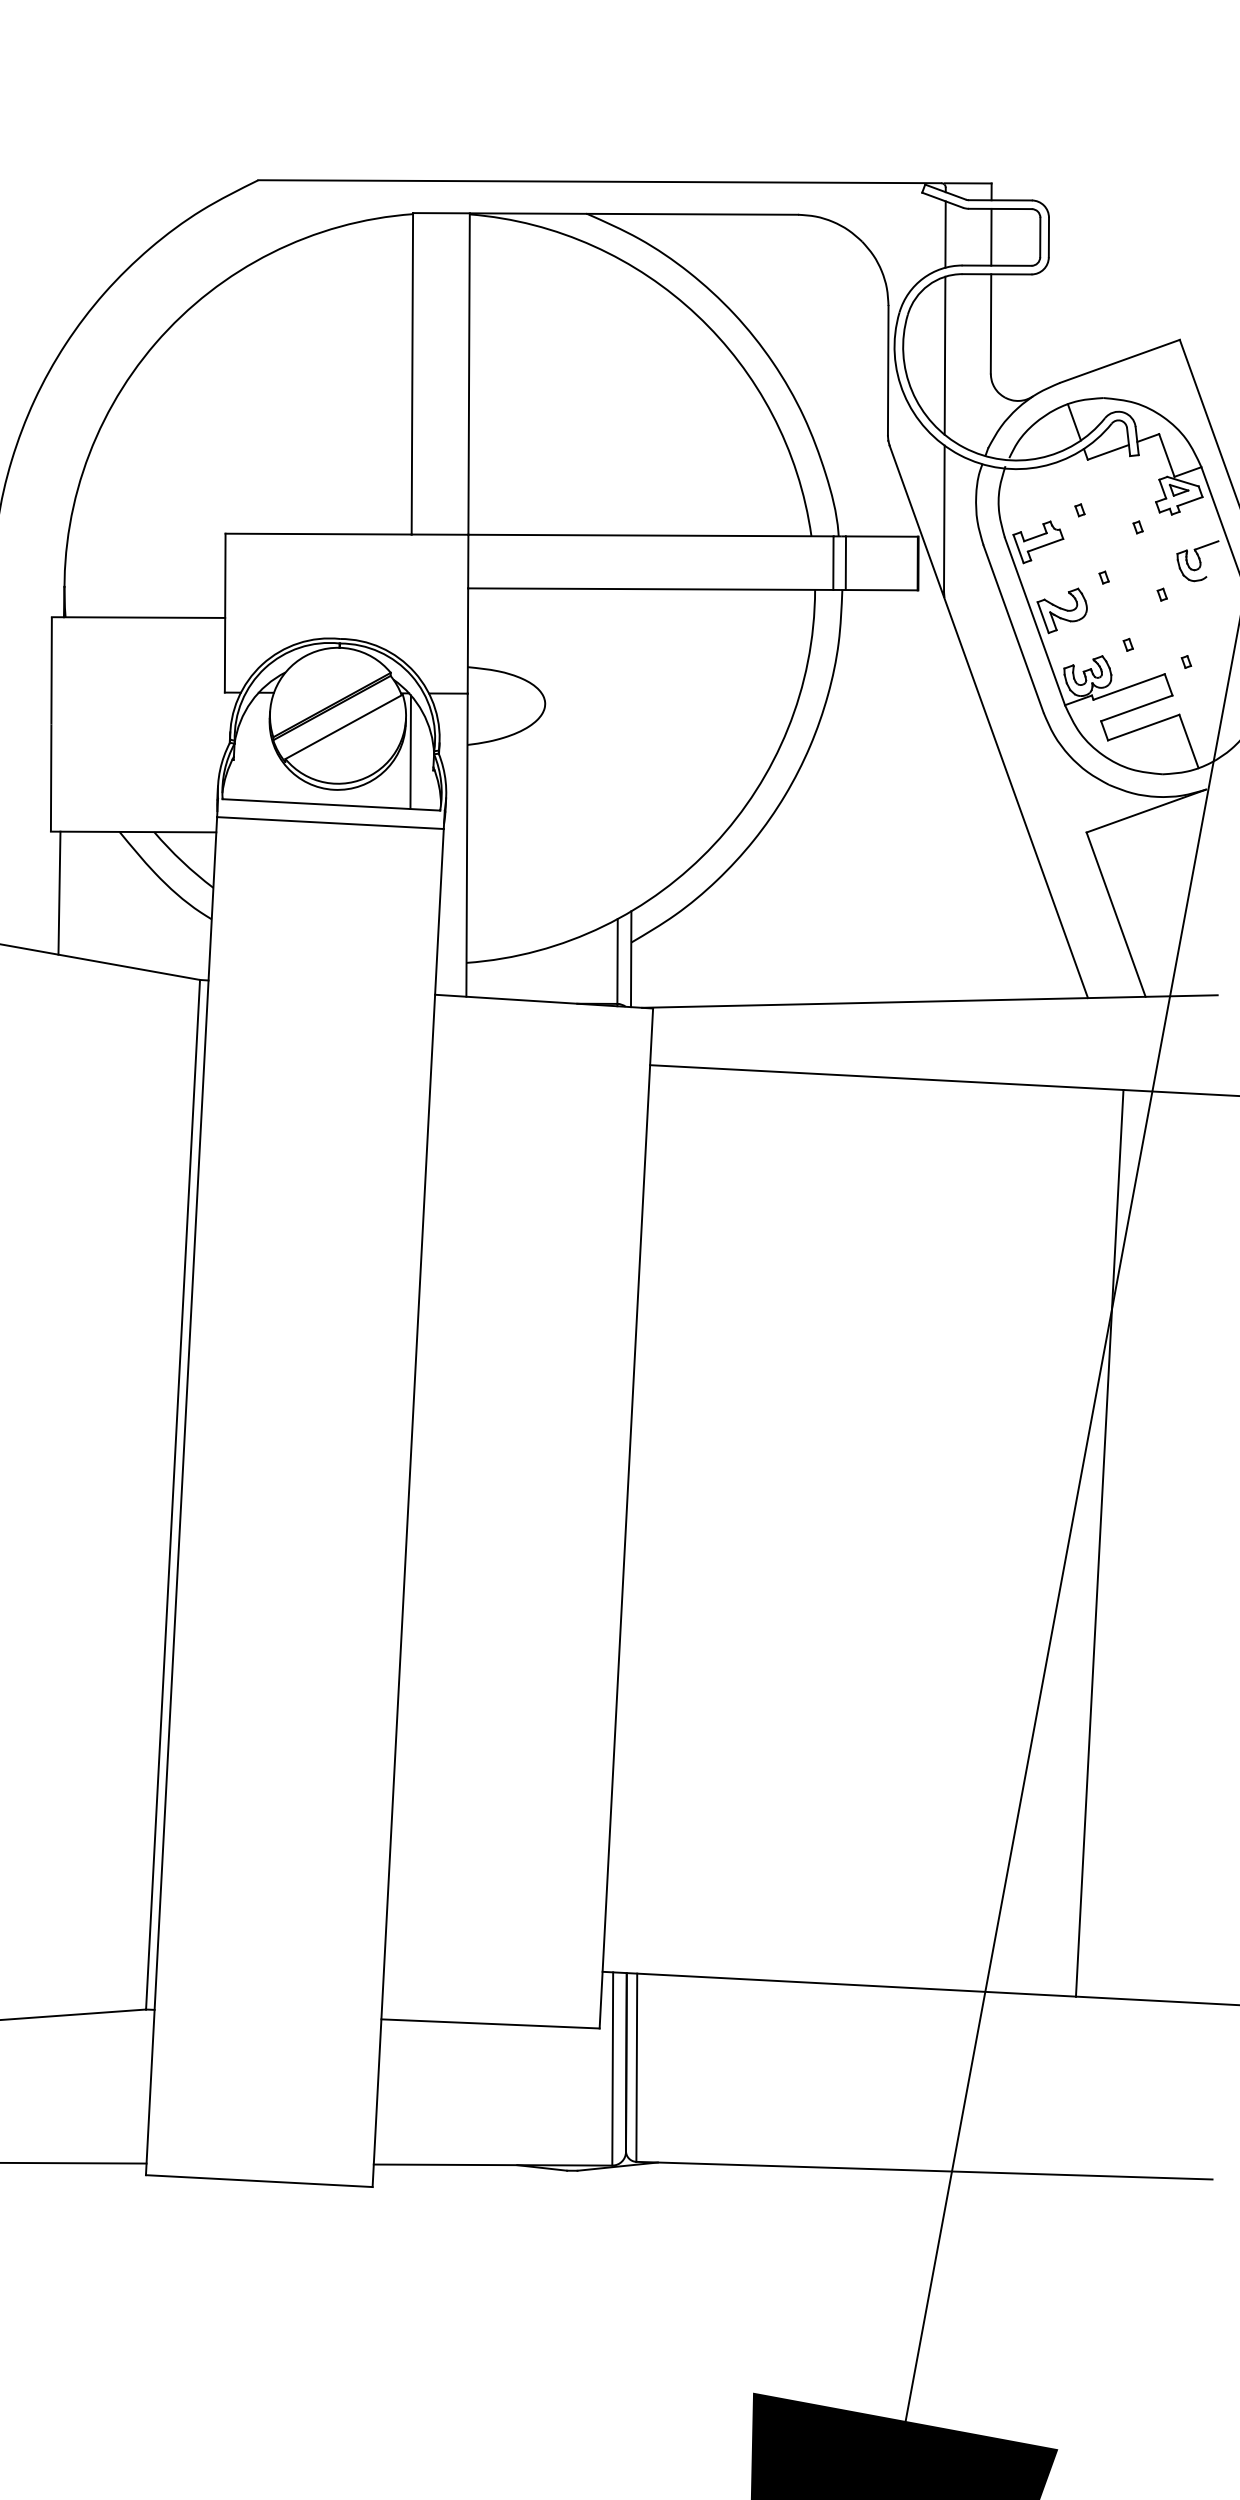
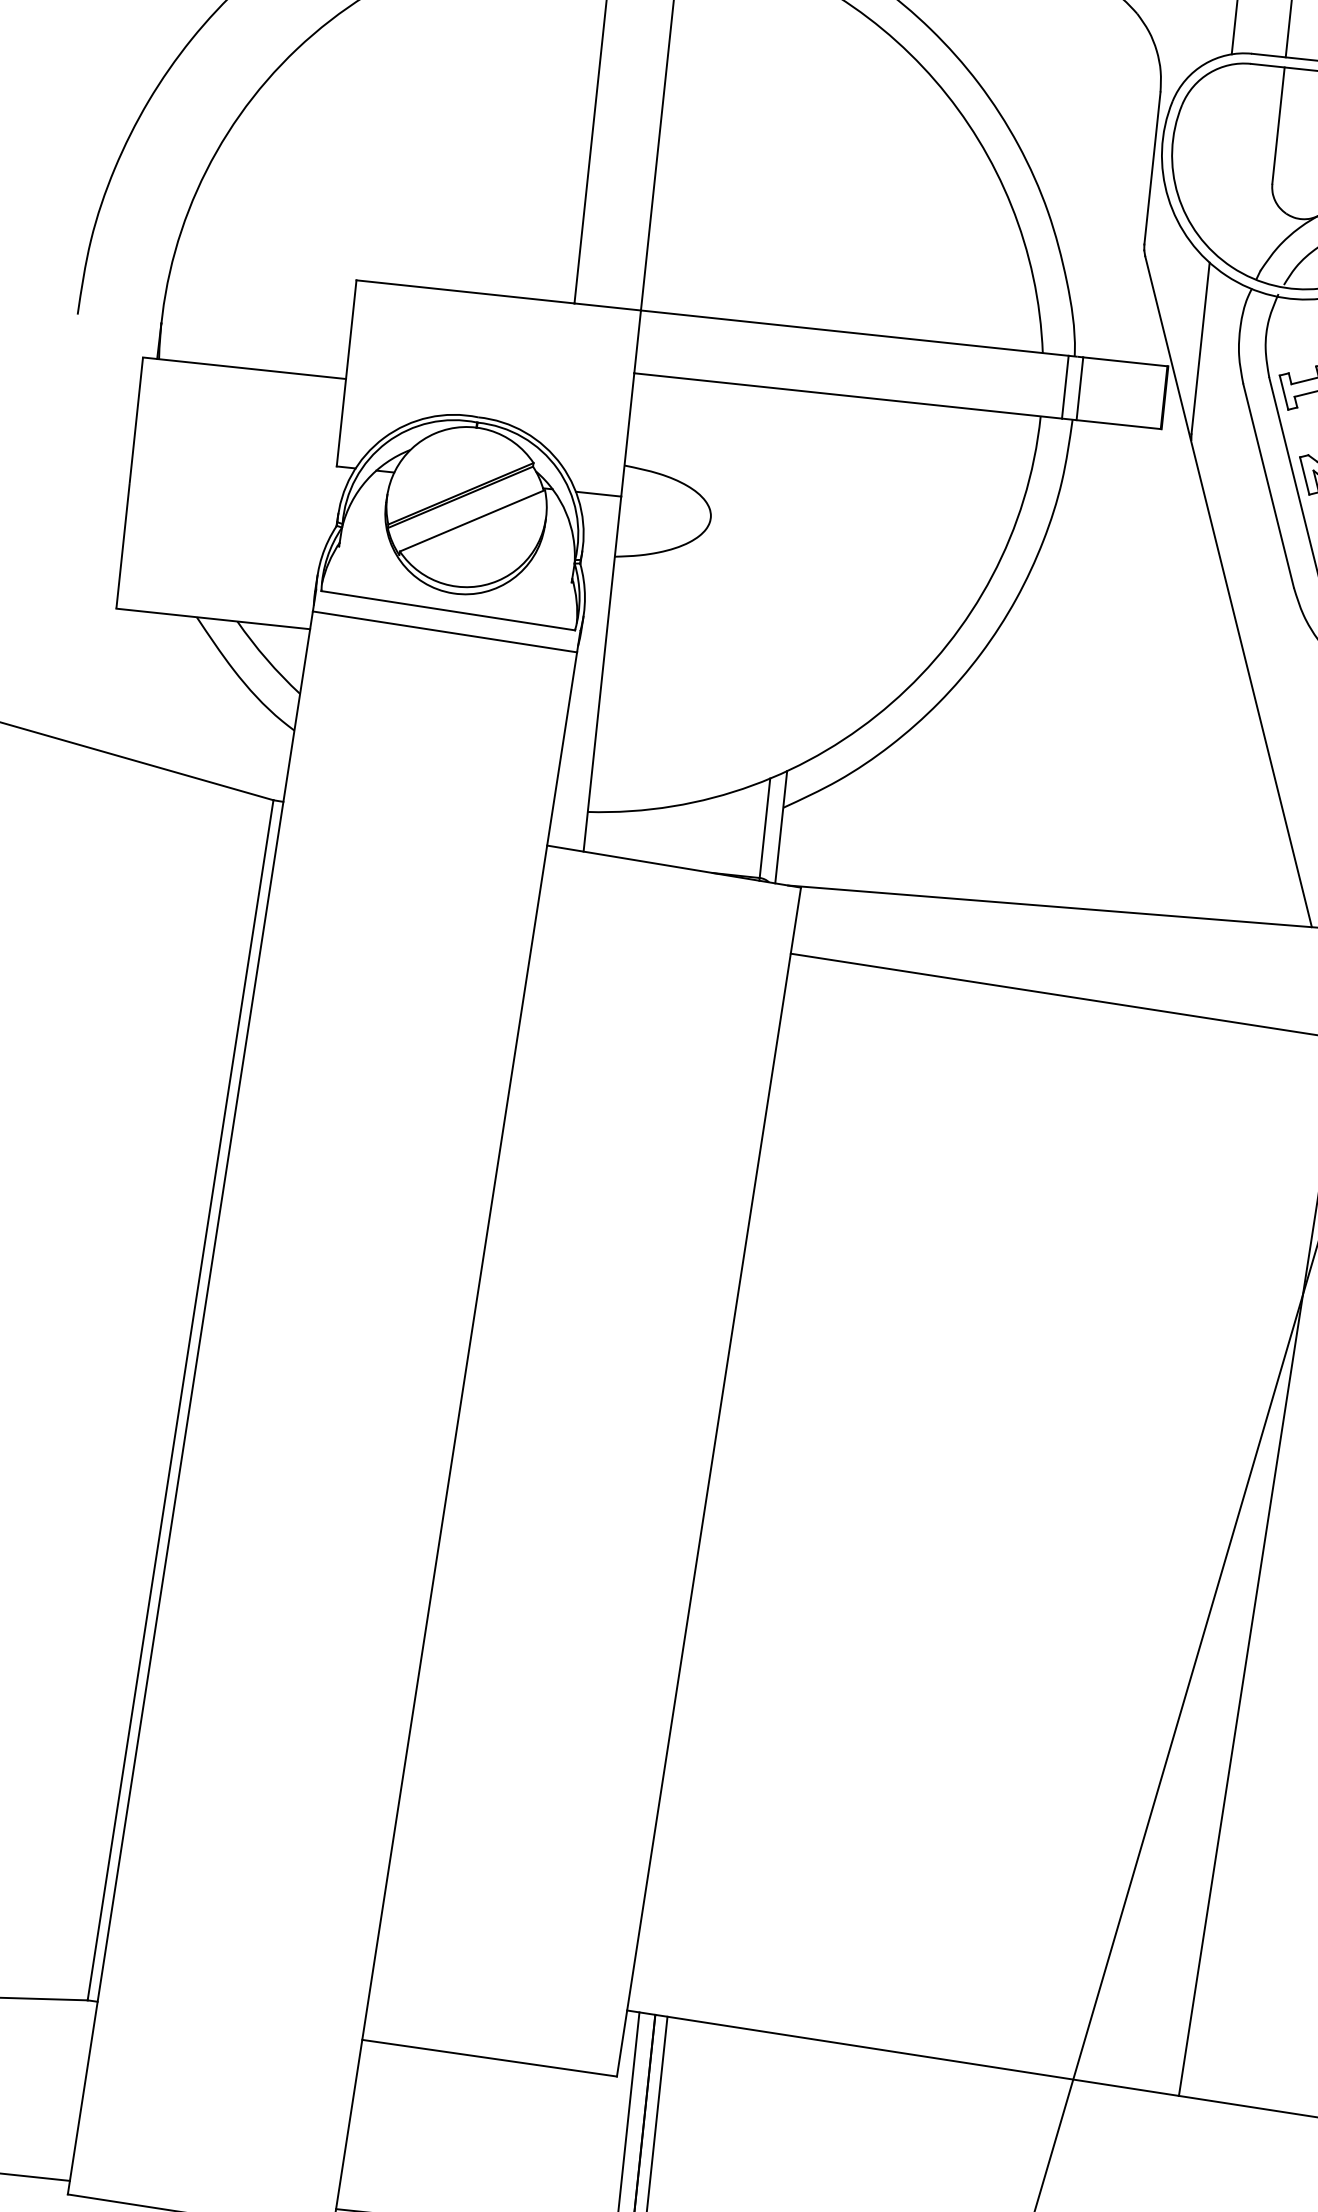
line: (944, 355) -> (1220, 157), removed
line: (410, 752) -> (547, 558), removed
line: (59, 892) -> (119, 681), removed

